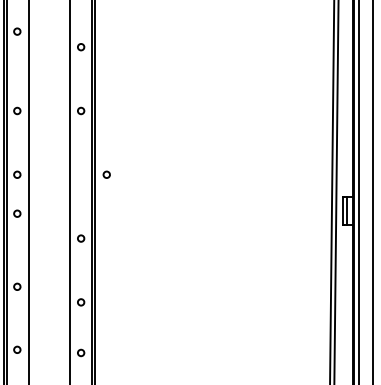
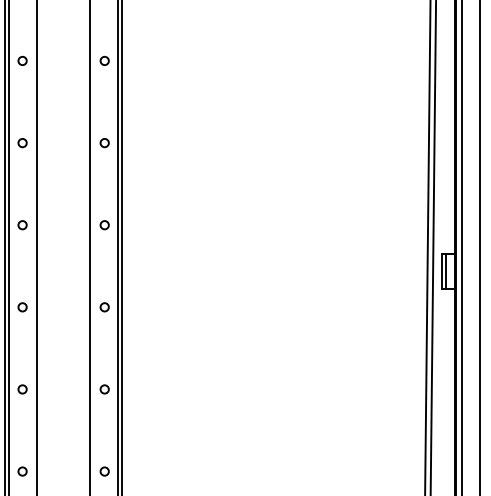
circle: (17, 31) -> (22, 60), moved
circle: (106, 175) -> (104, 225), moved
circle: (17, 213) -> (22, 307), moved
circle: (17, 286) -> (22, 389), moved
circle: (17, 349) -> (22, 471), moved
circle: (80, 352) -> (104, 471), moved

